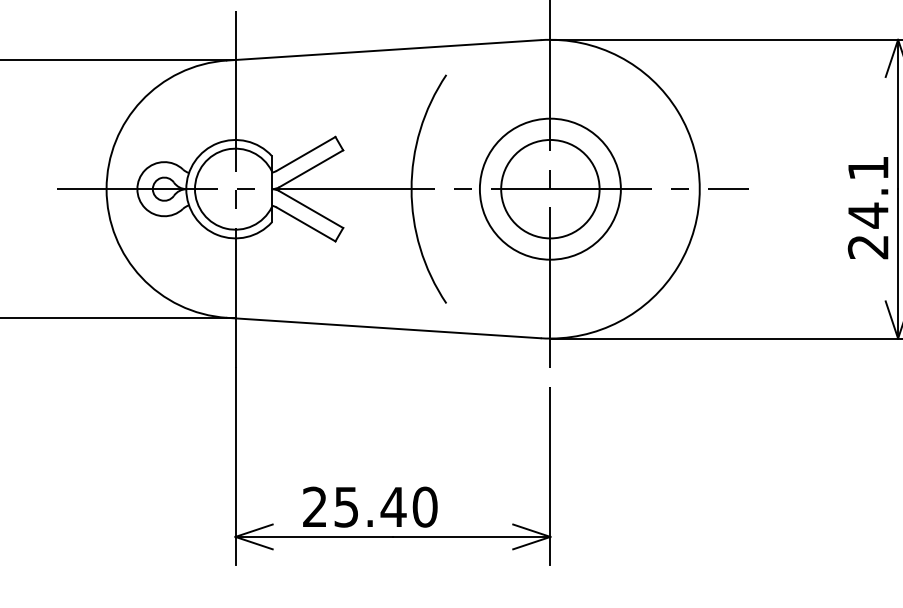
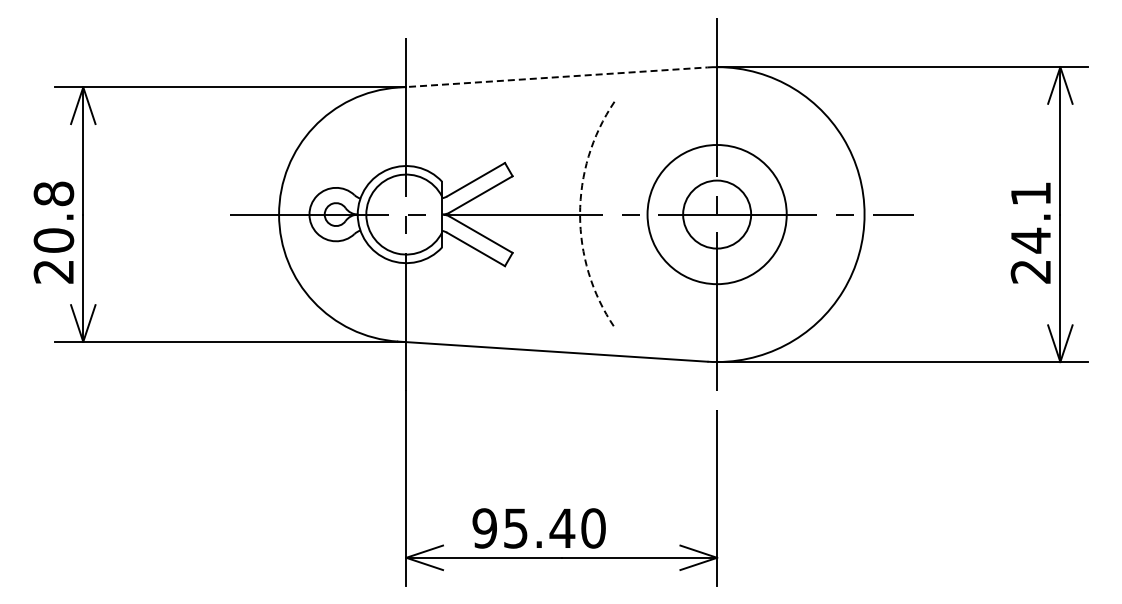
line: (384, 50) -> (553, 77), solid -> dashed
arc: (411, 189) -> (580, 214), solid -> dashed
circle: (549, 189) -> (716, 214), size x0.7
text: (314, 507) -> (484, 528), 25.40 -> 95.40

